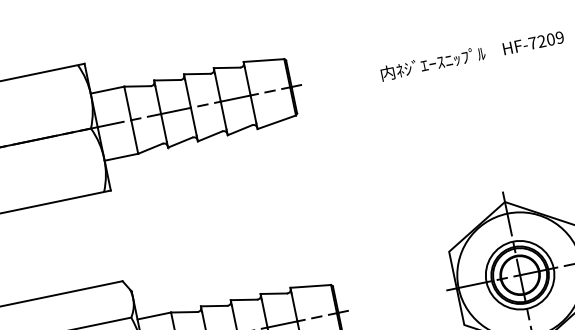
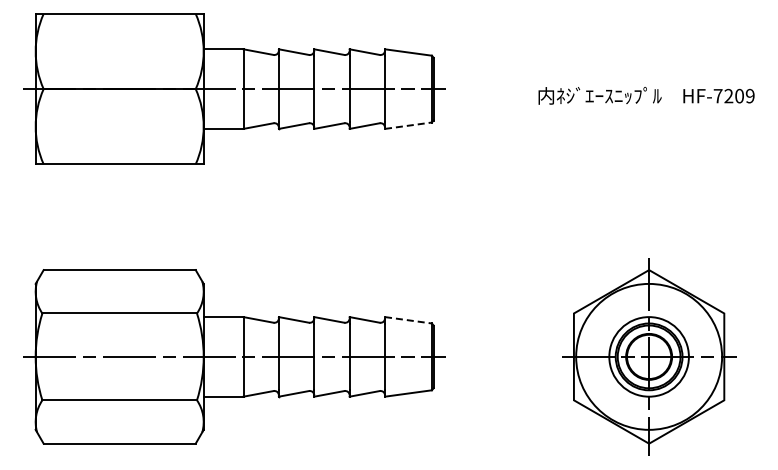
line: (276, 122) -> (408, 125), solid -> dashed
line: (310, 286) -> (408, 320), solid -> dashed

